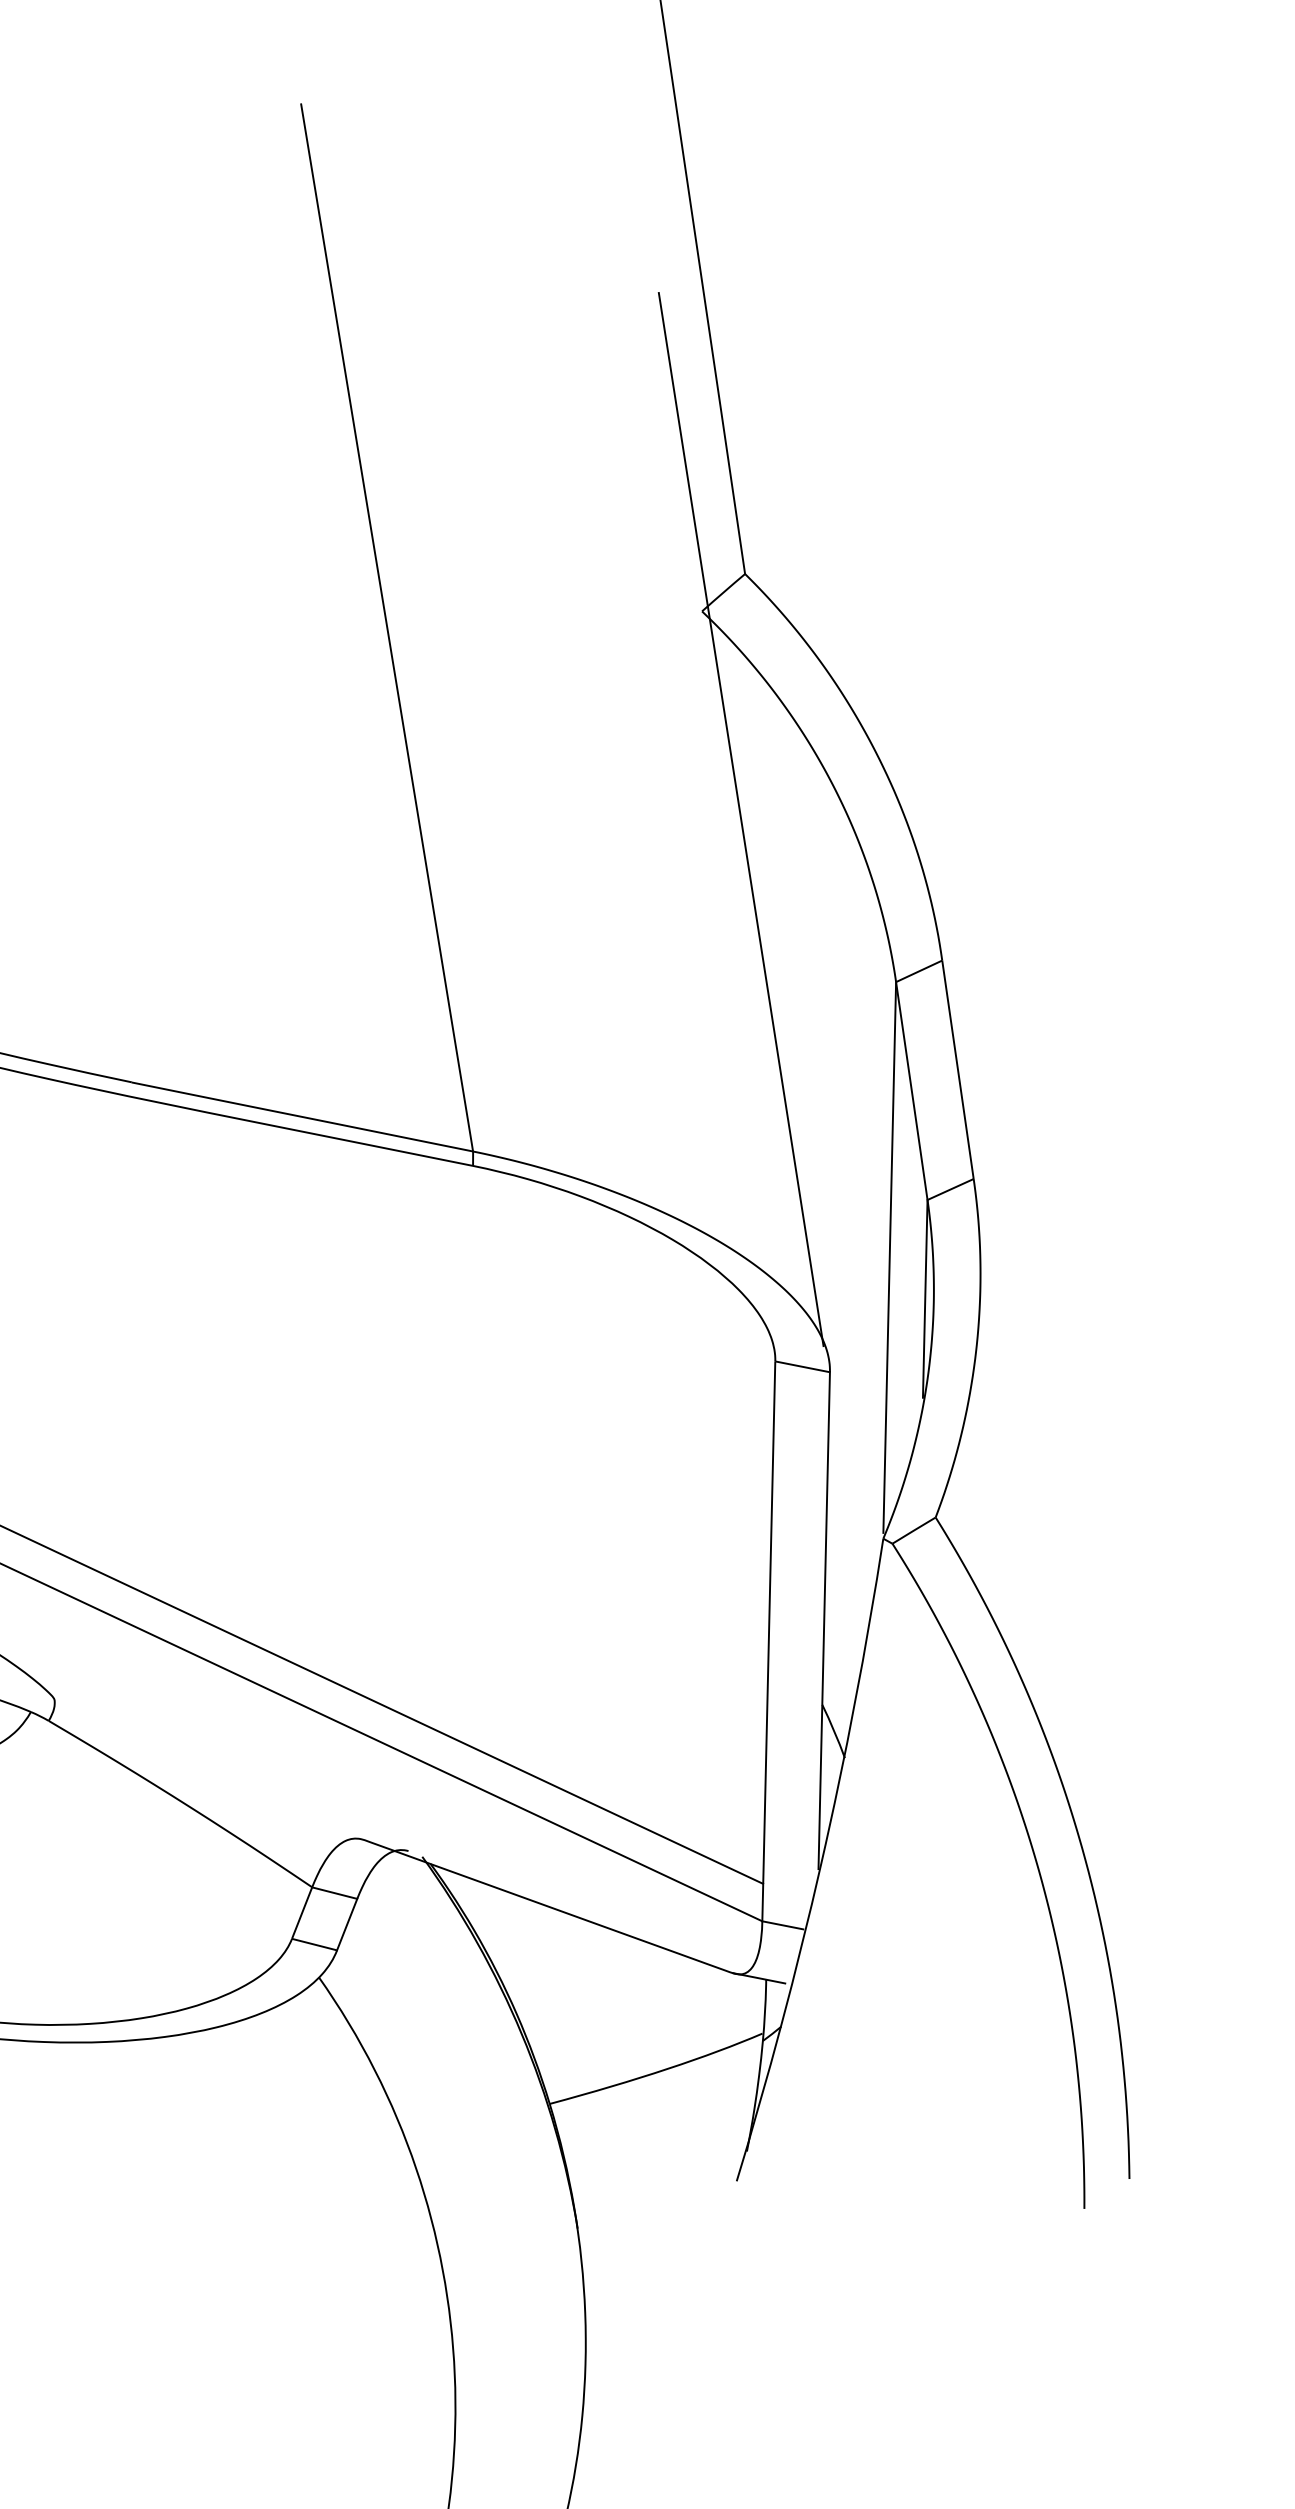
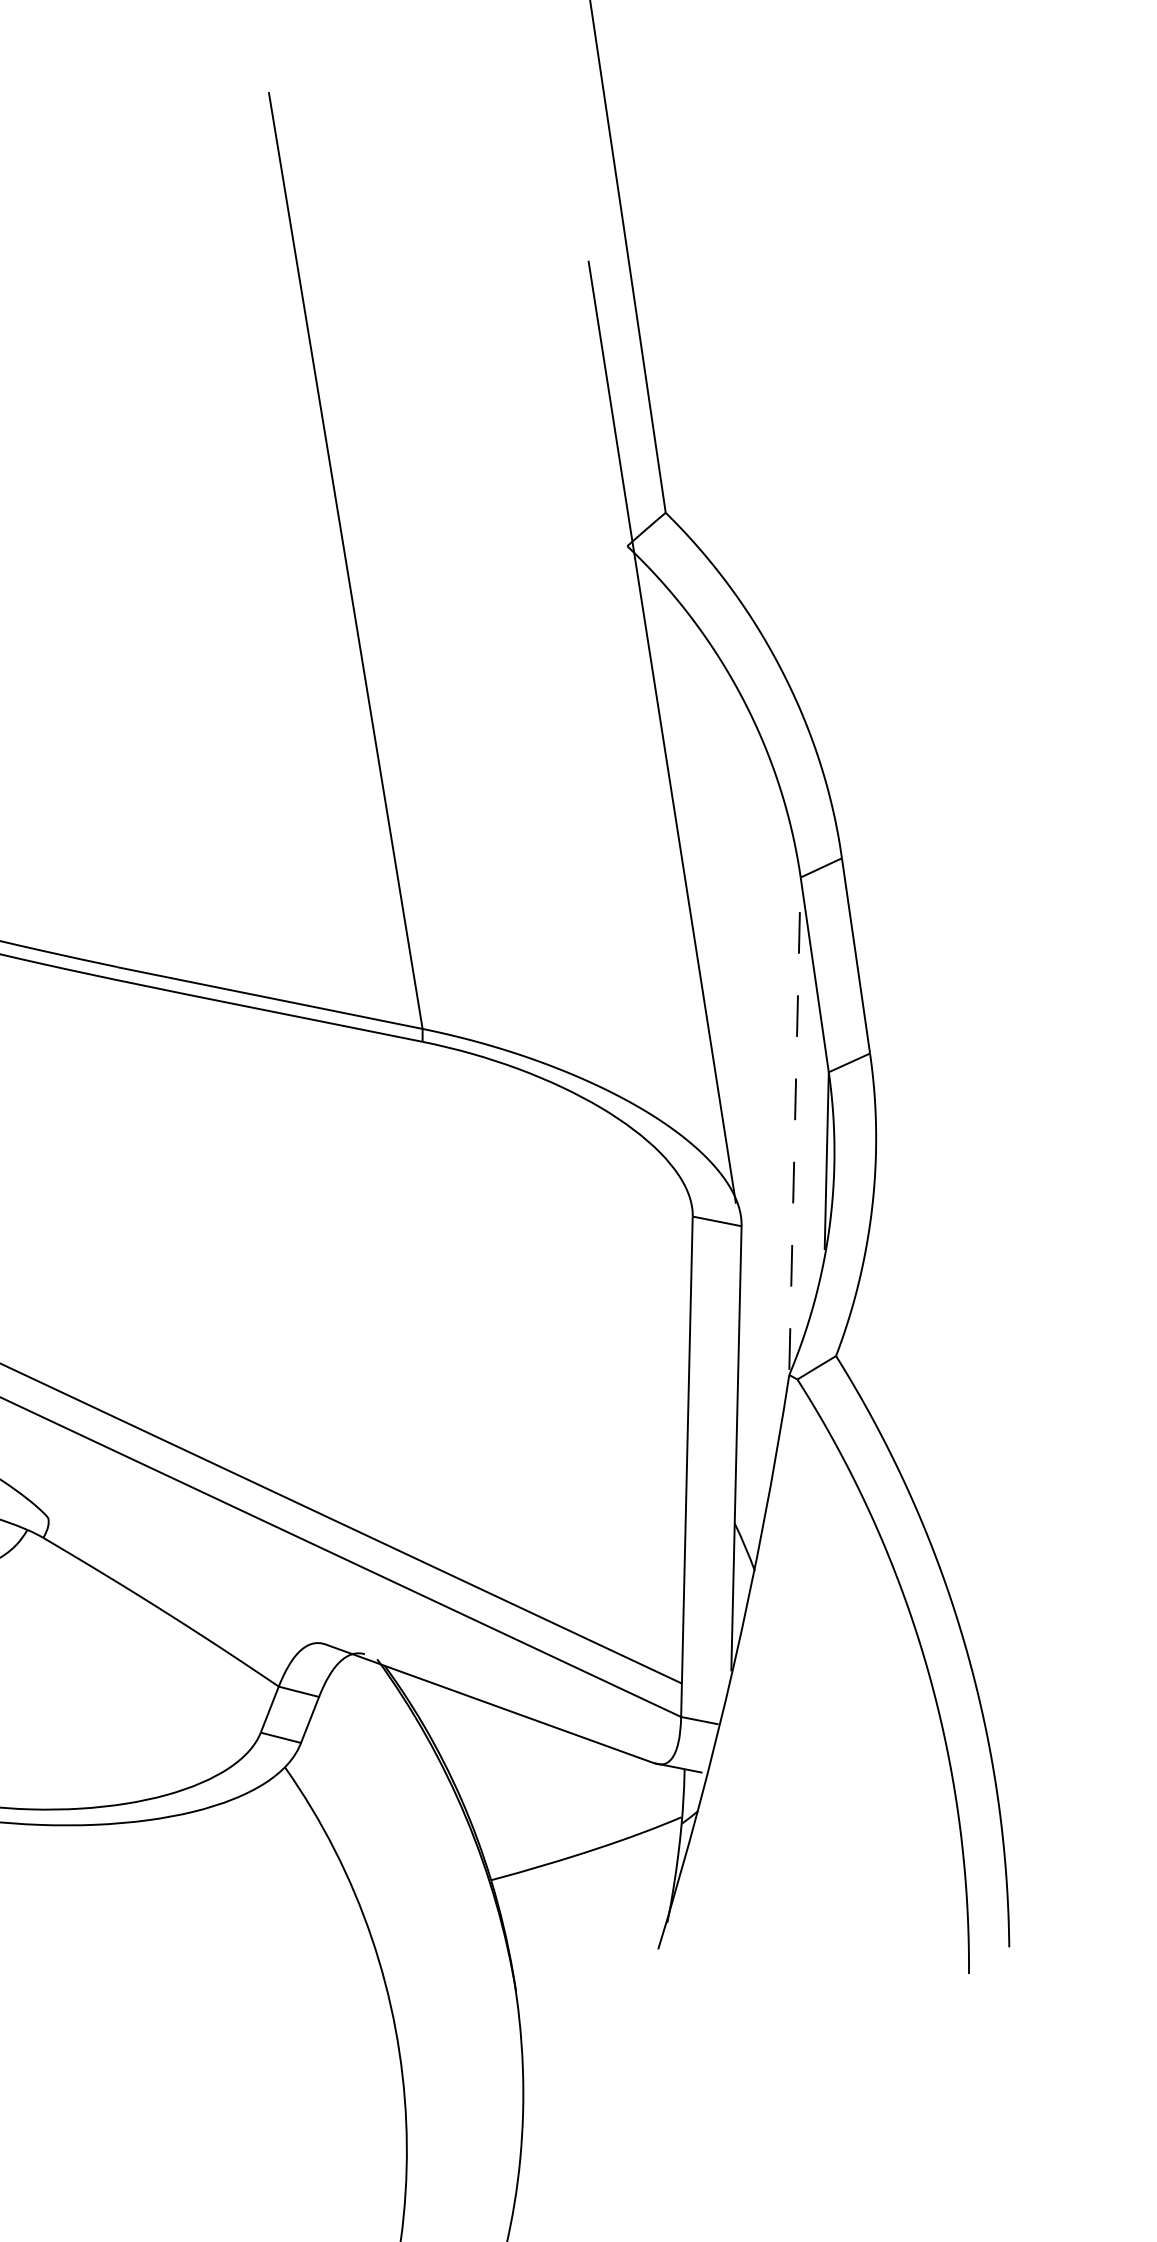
line: (889, 1257) -> (794, 1123), solid -> dashed

